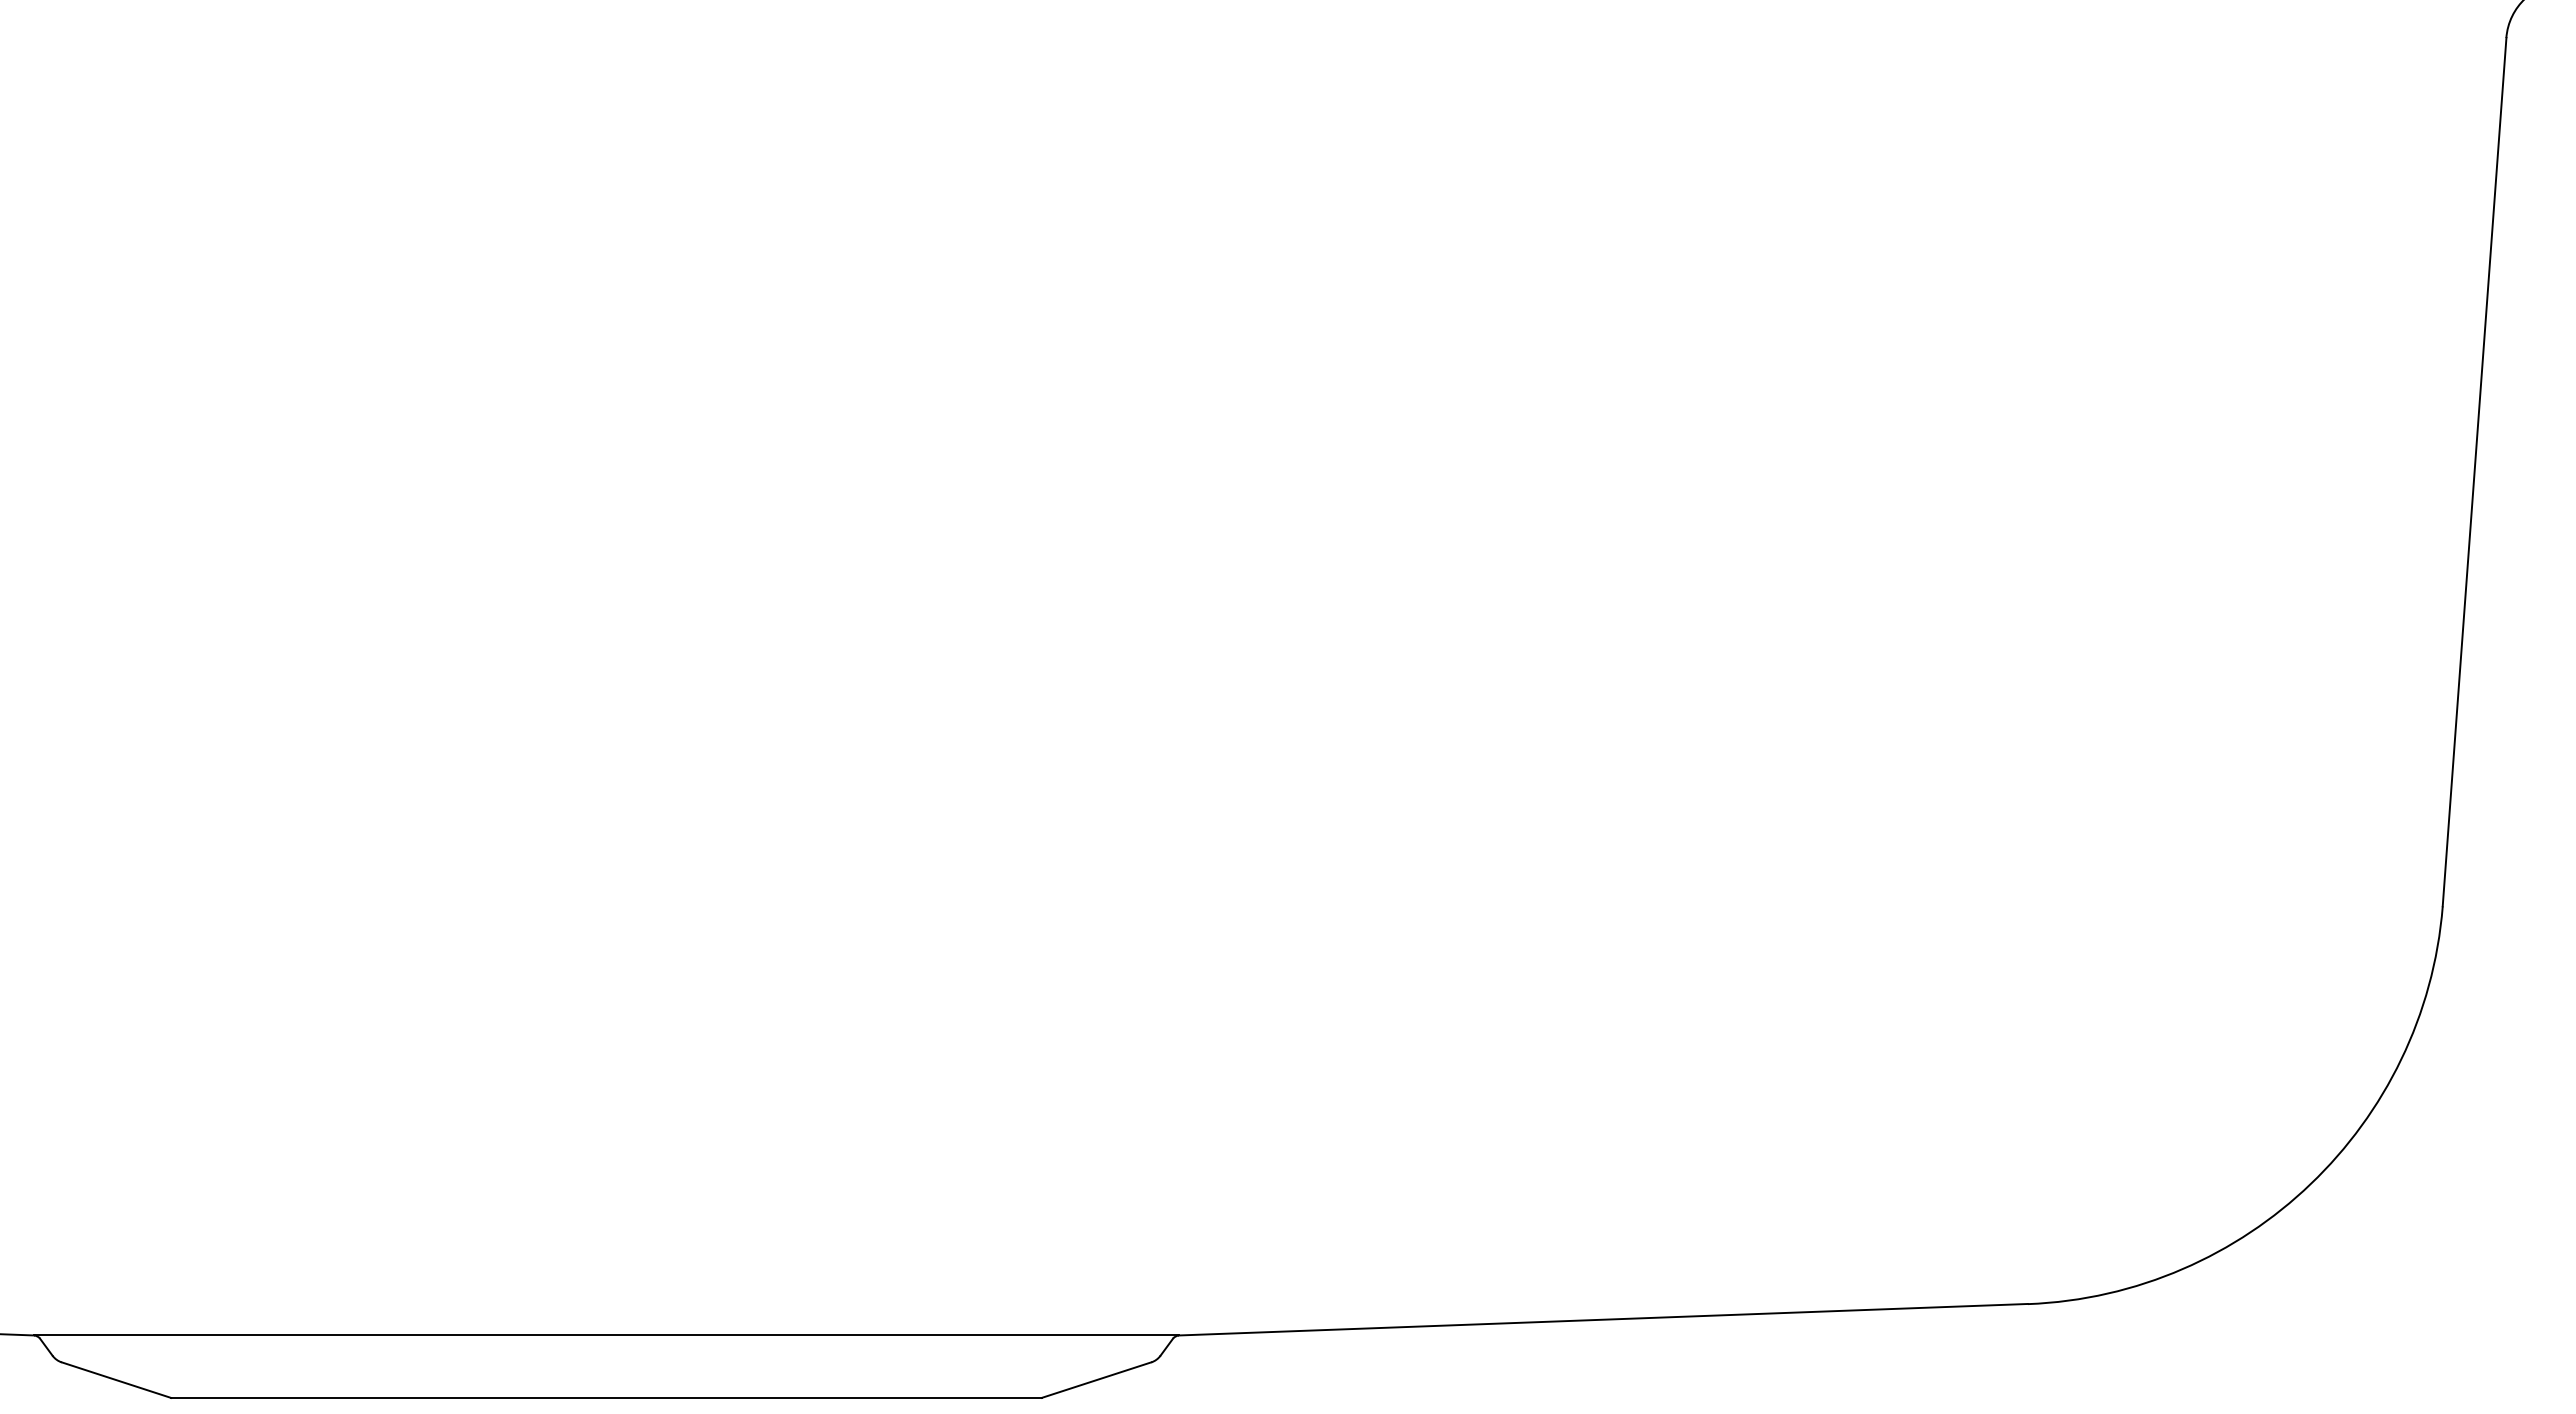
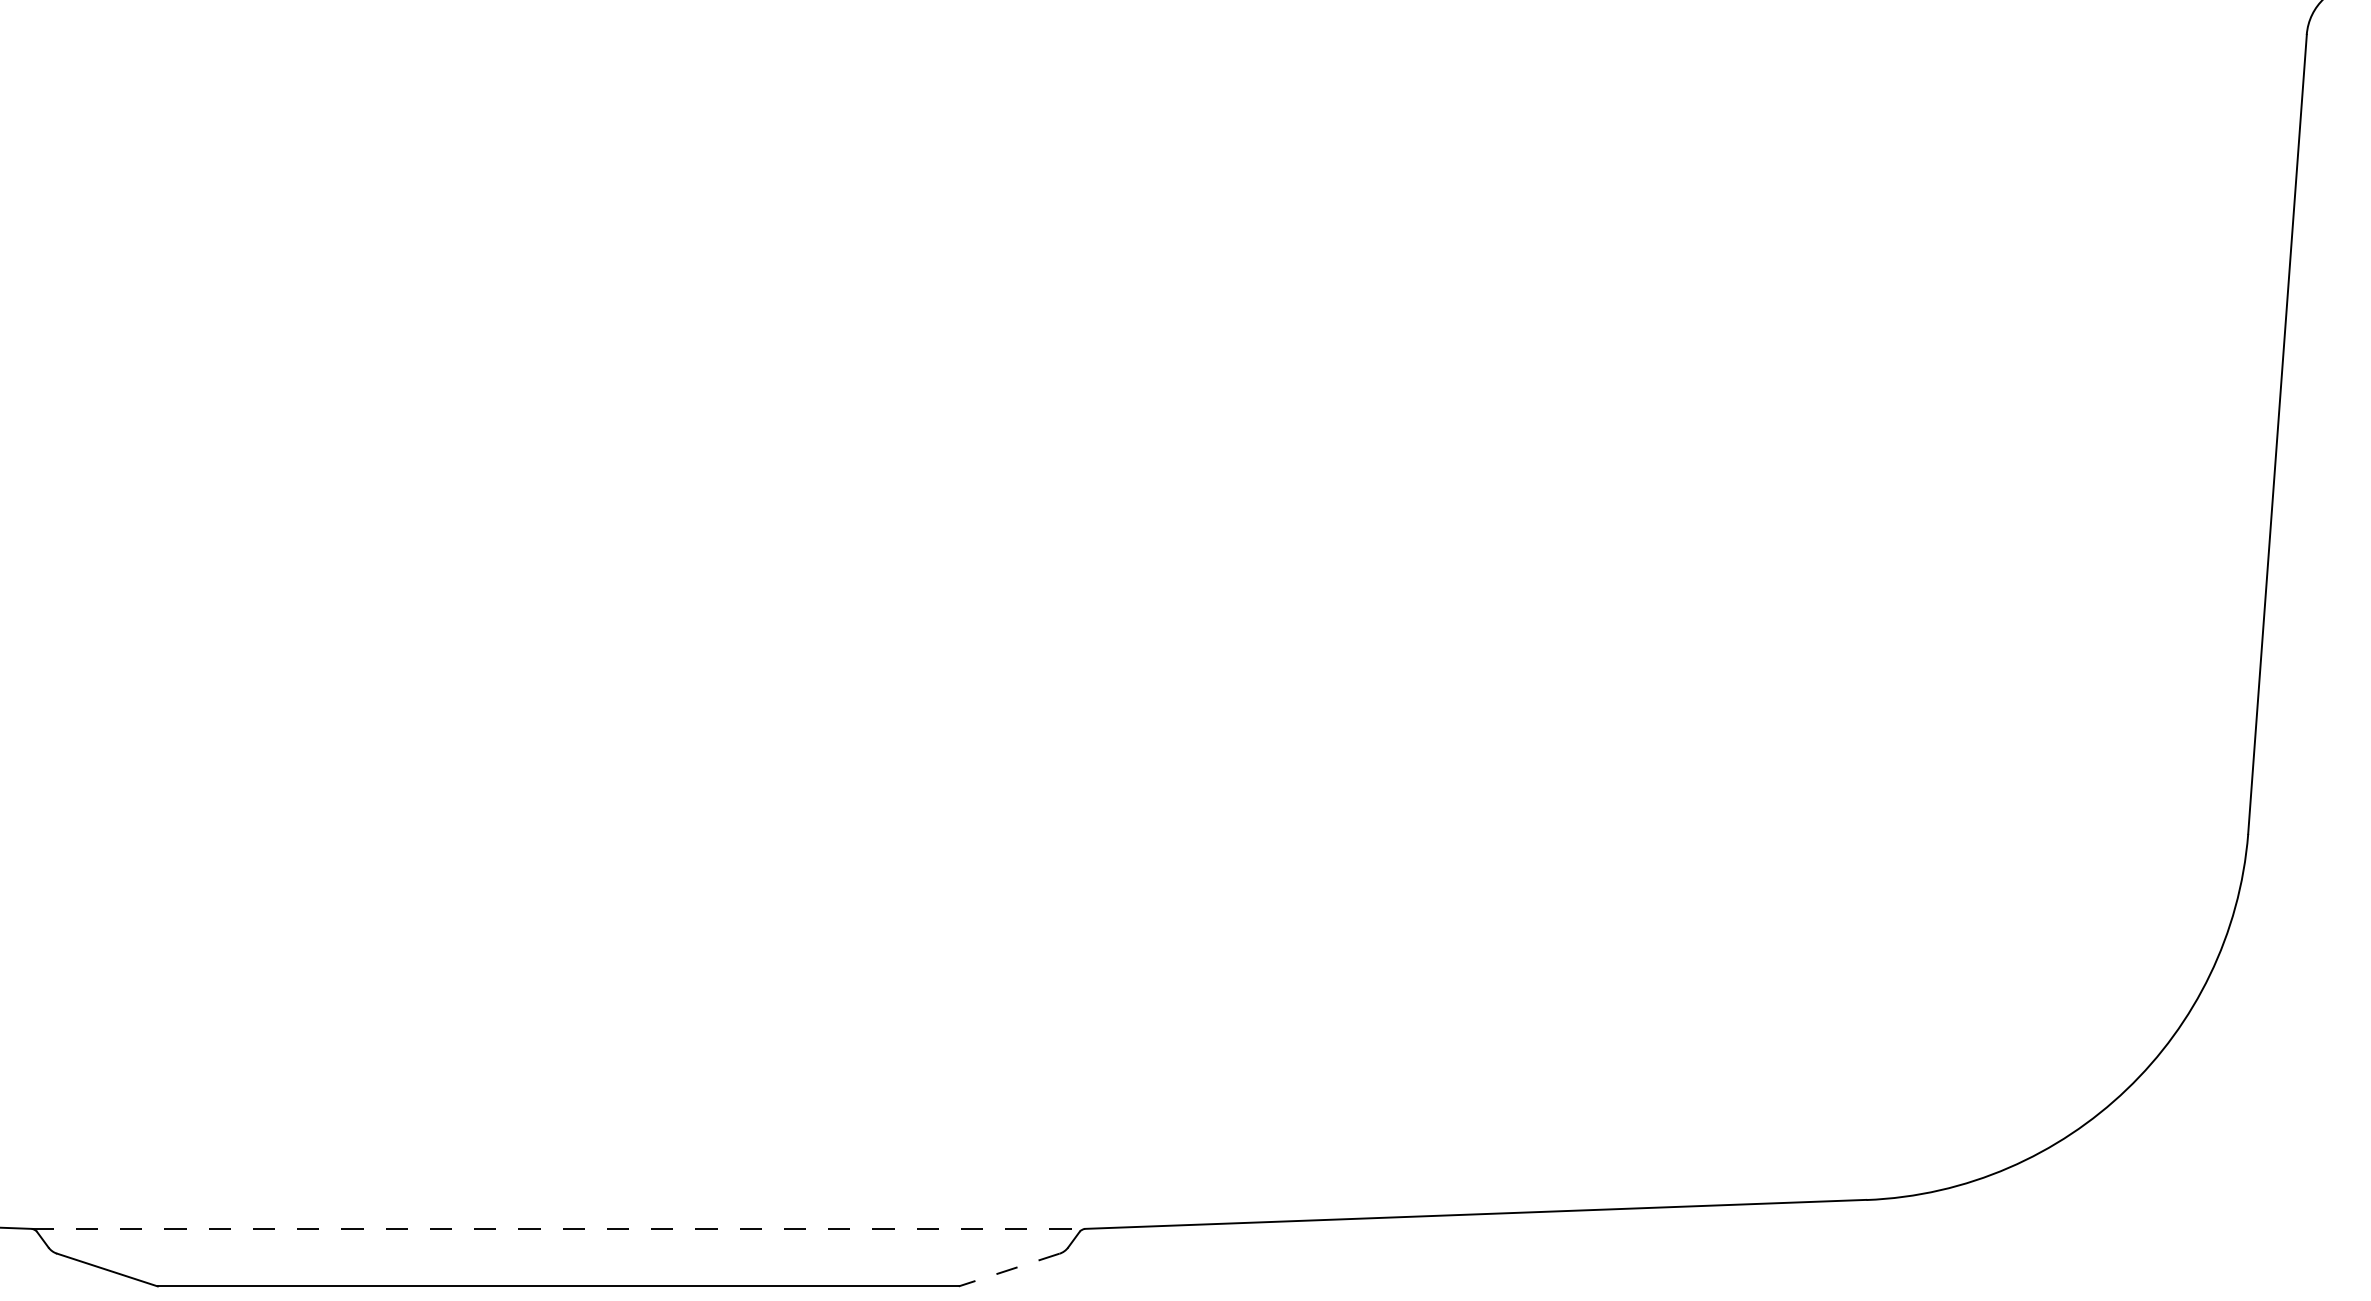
line: (607, 1335) -> (559, 1228), solid -> dashed
line: (1096, 1380) -> (1009, 1270), solid -> dashed

